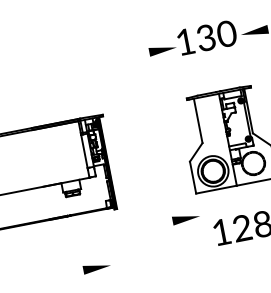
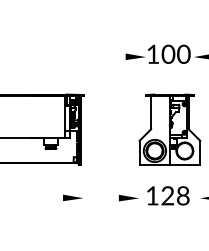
text: (206, 38) -> (168, 54), 130 -> 100
part: (185, 219) -> (128, 198), moved
part: (96, 267) -> (72, 197), moved

